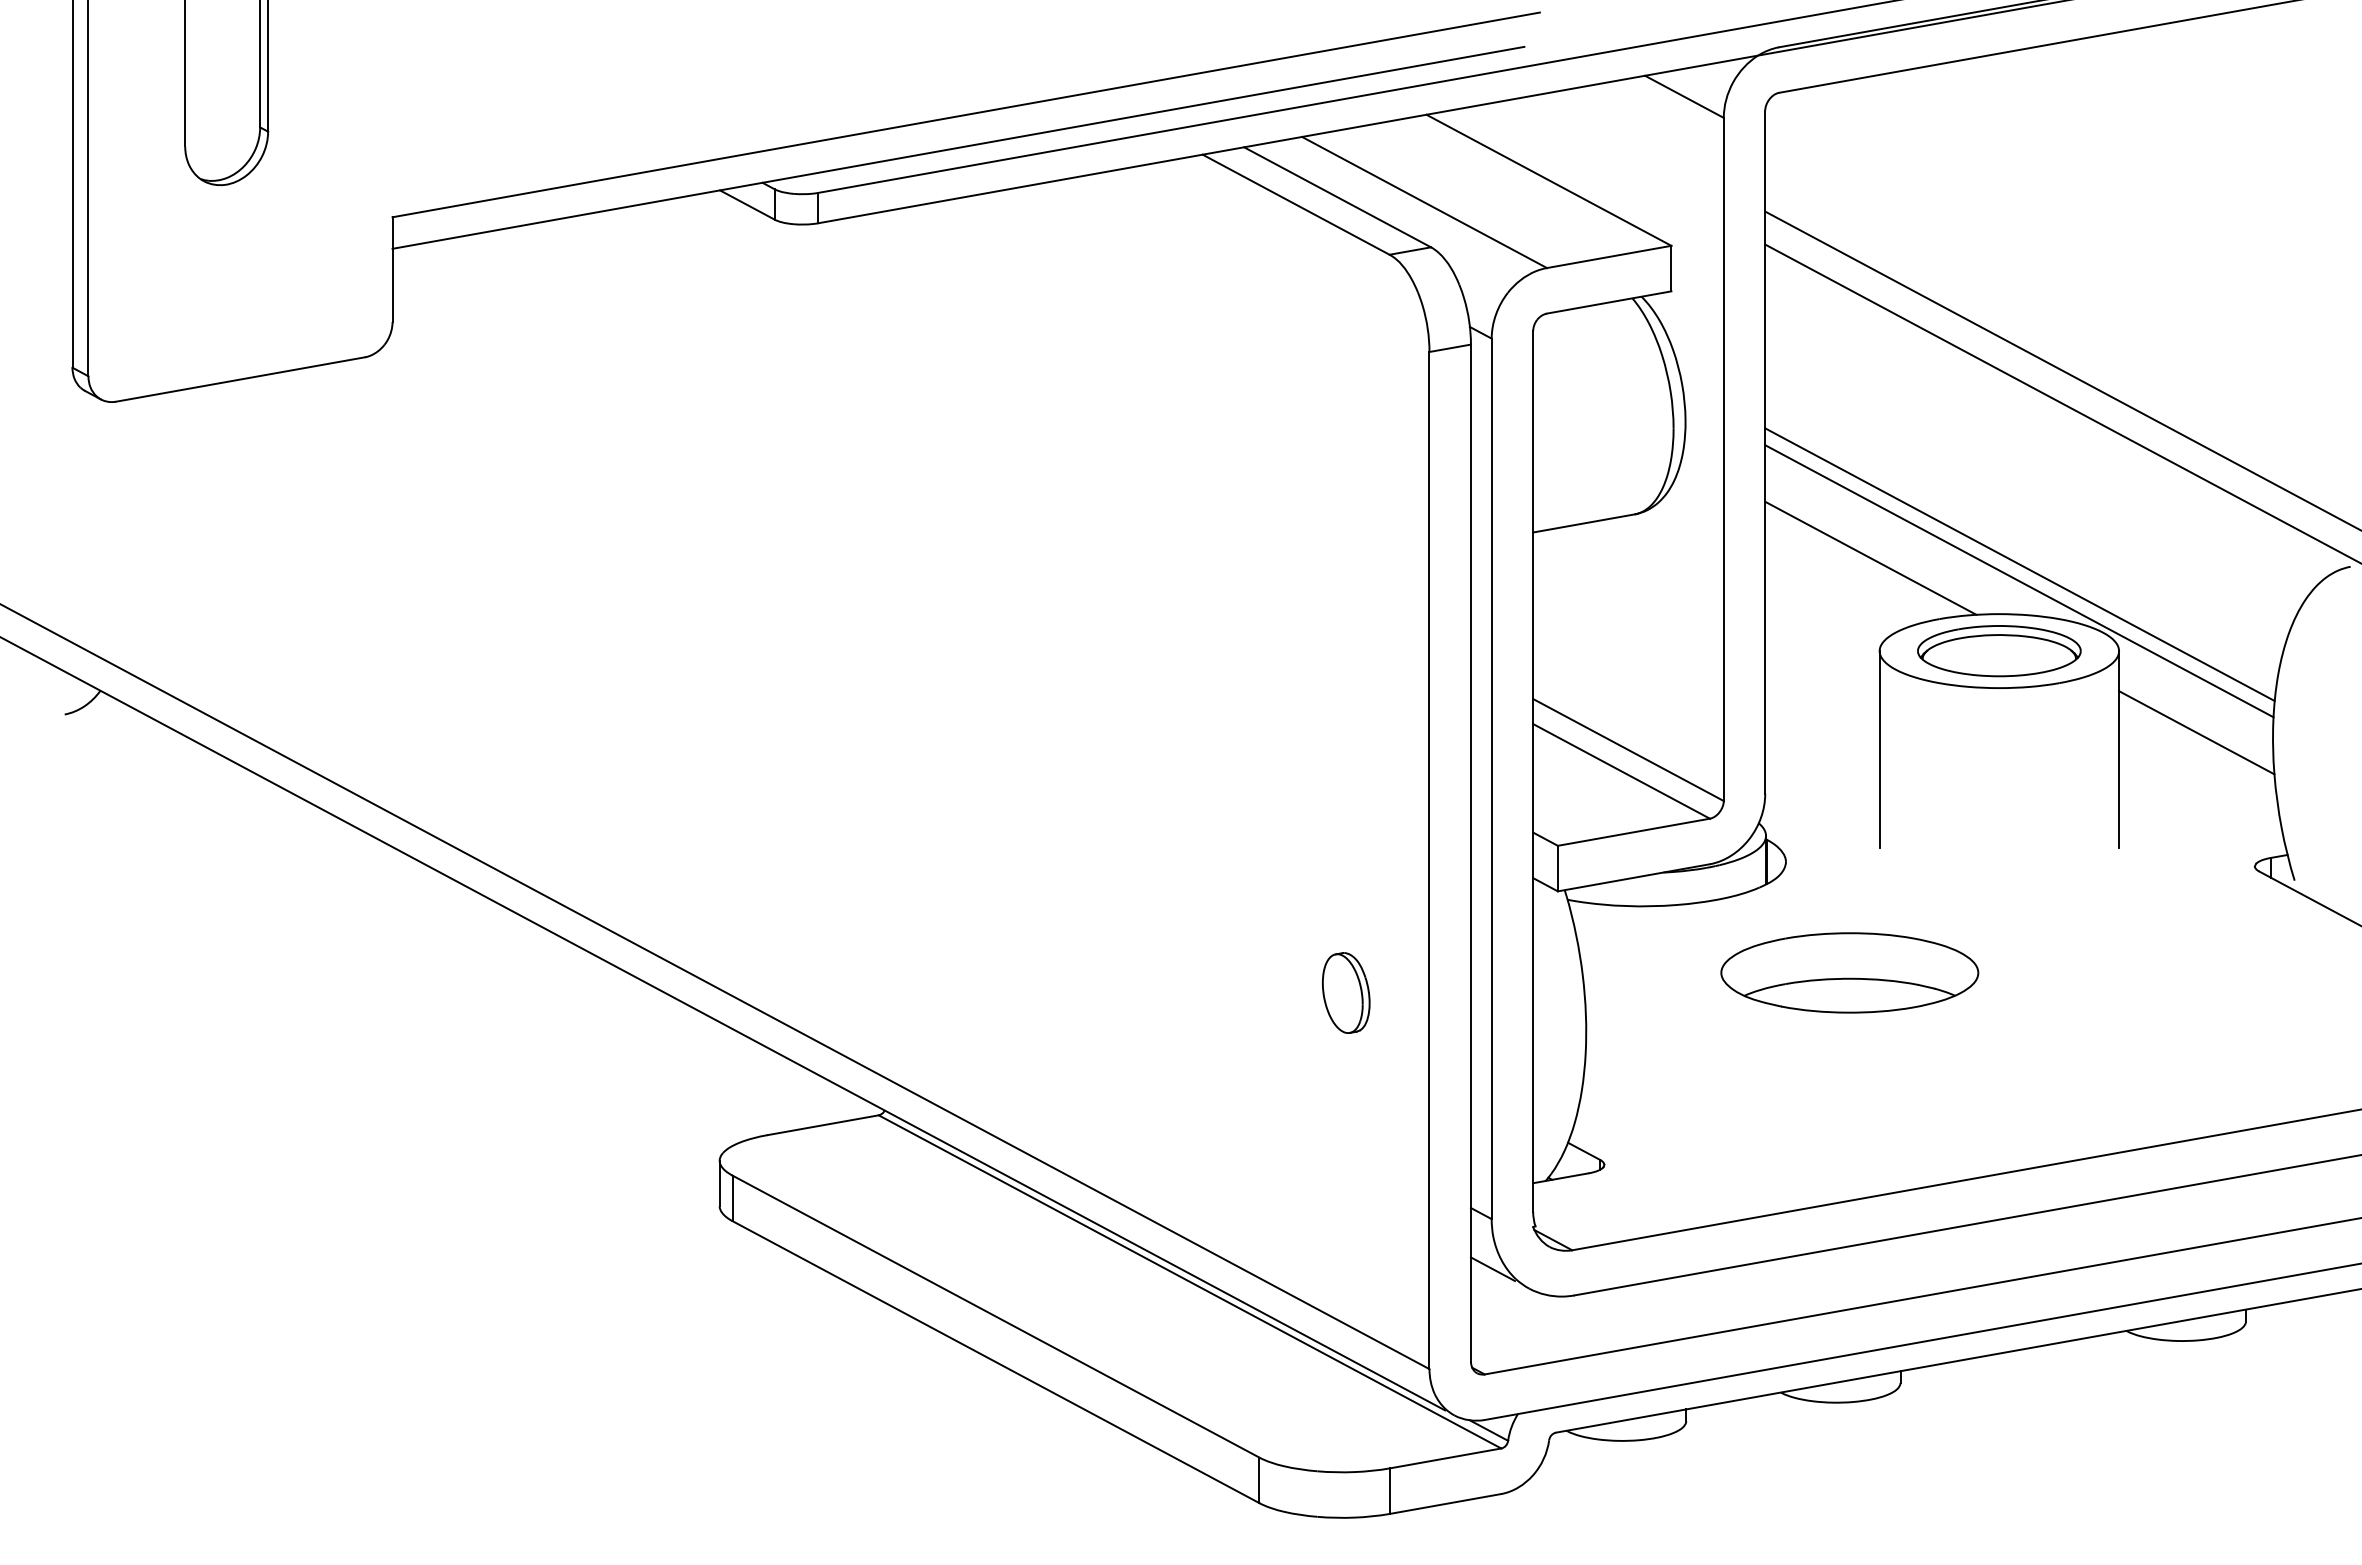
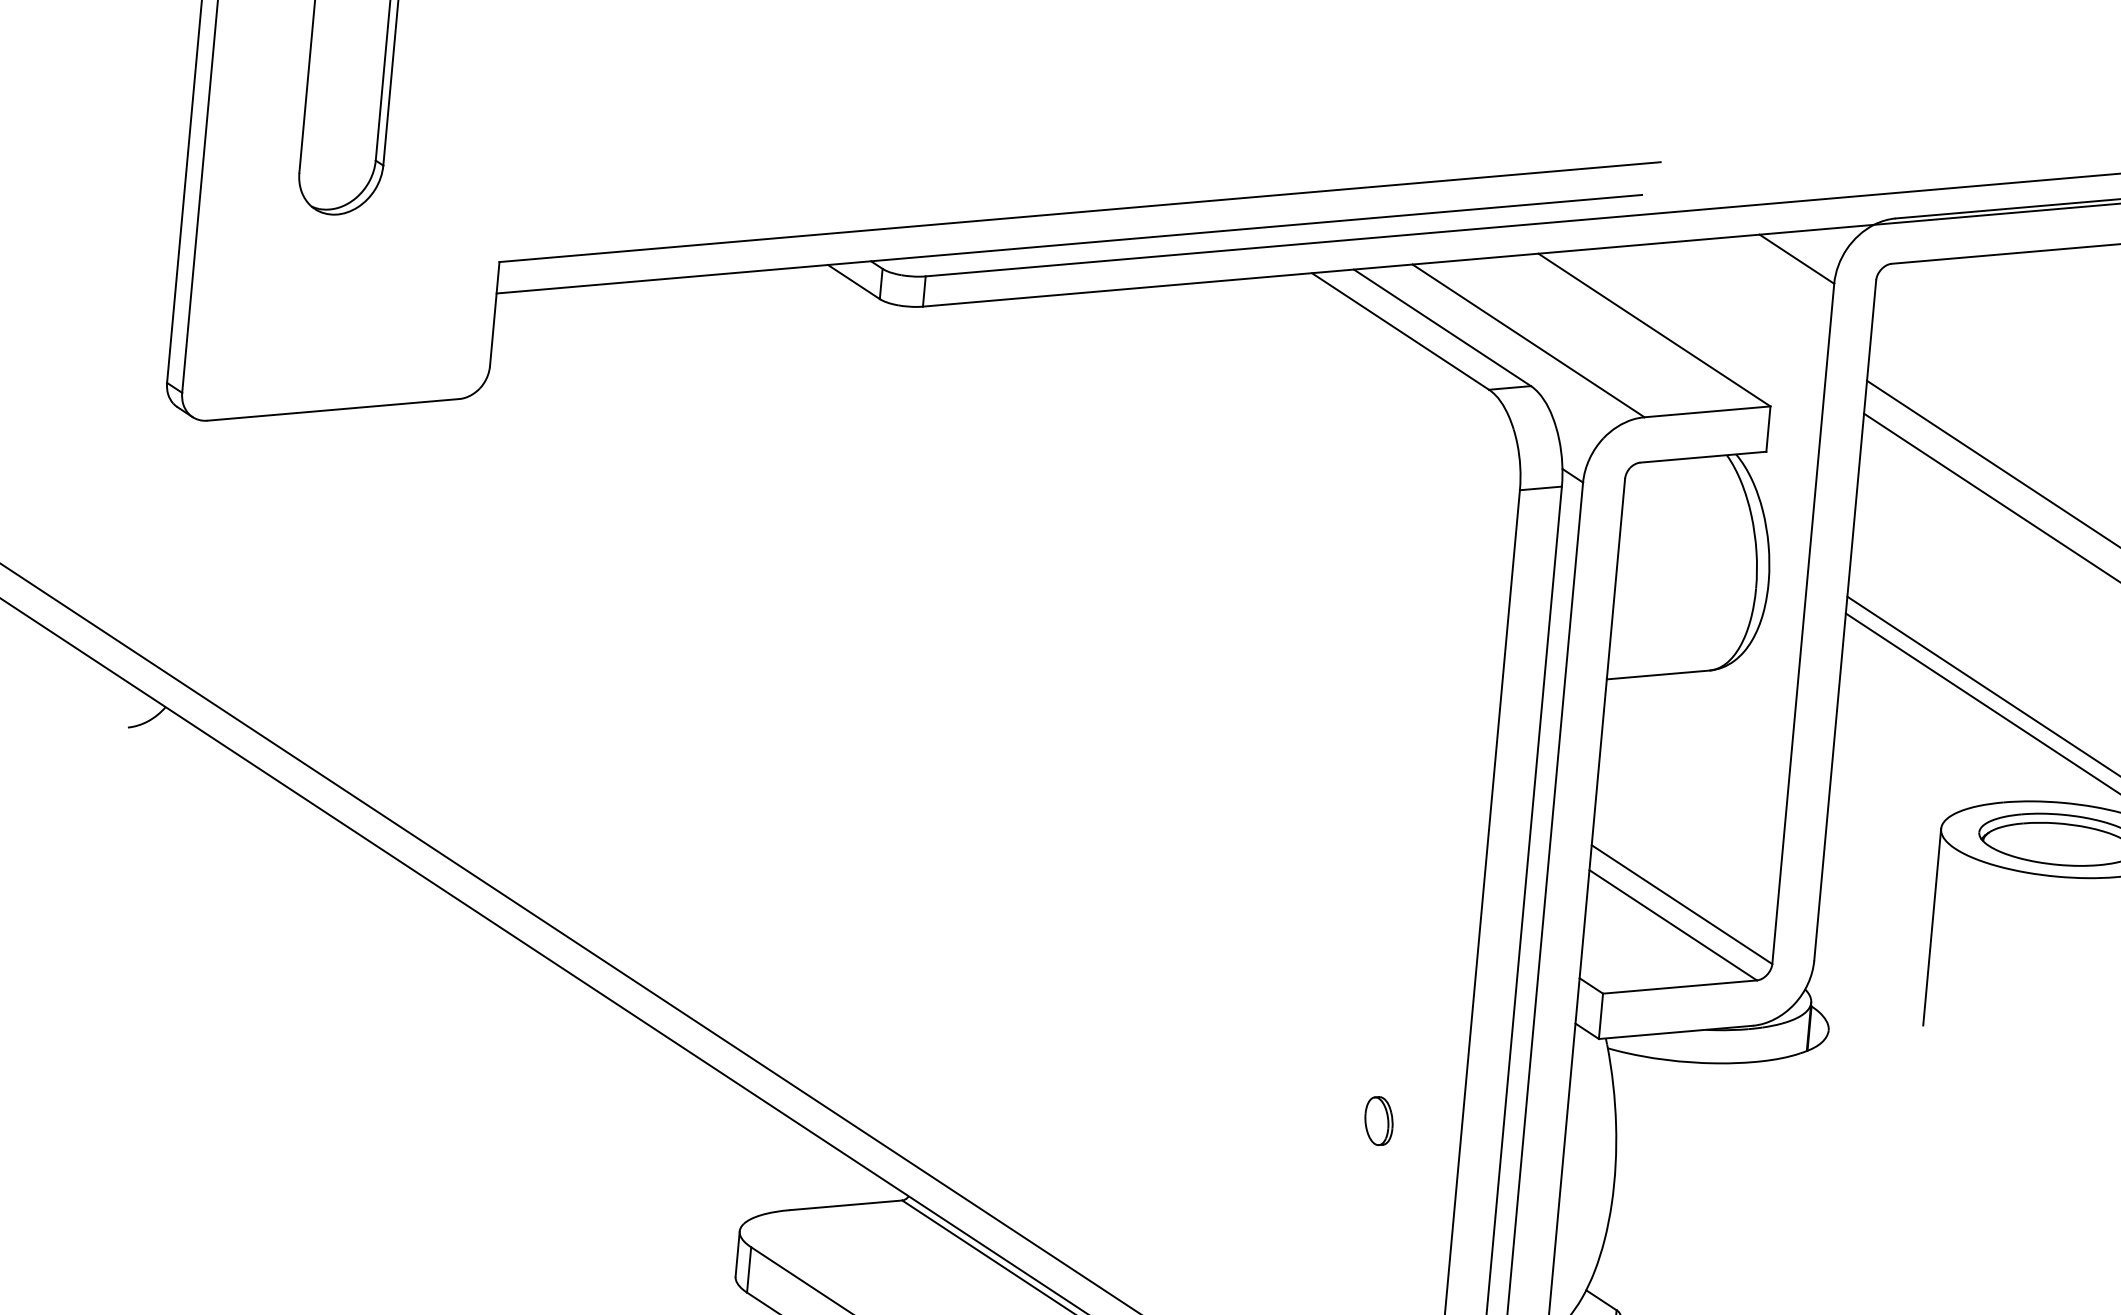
line: (1870, 557) -> (1940, 734), removed
part: (1849, 972) -> (1881, 1146), removed
part: (1346, 992) -> (1379, 1120), size x0.6

